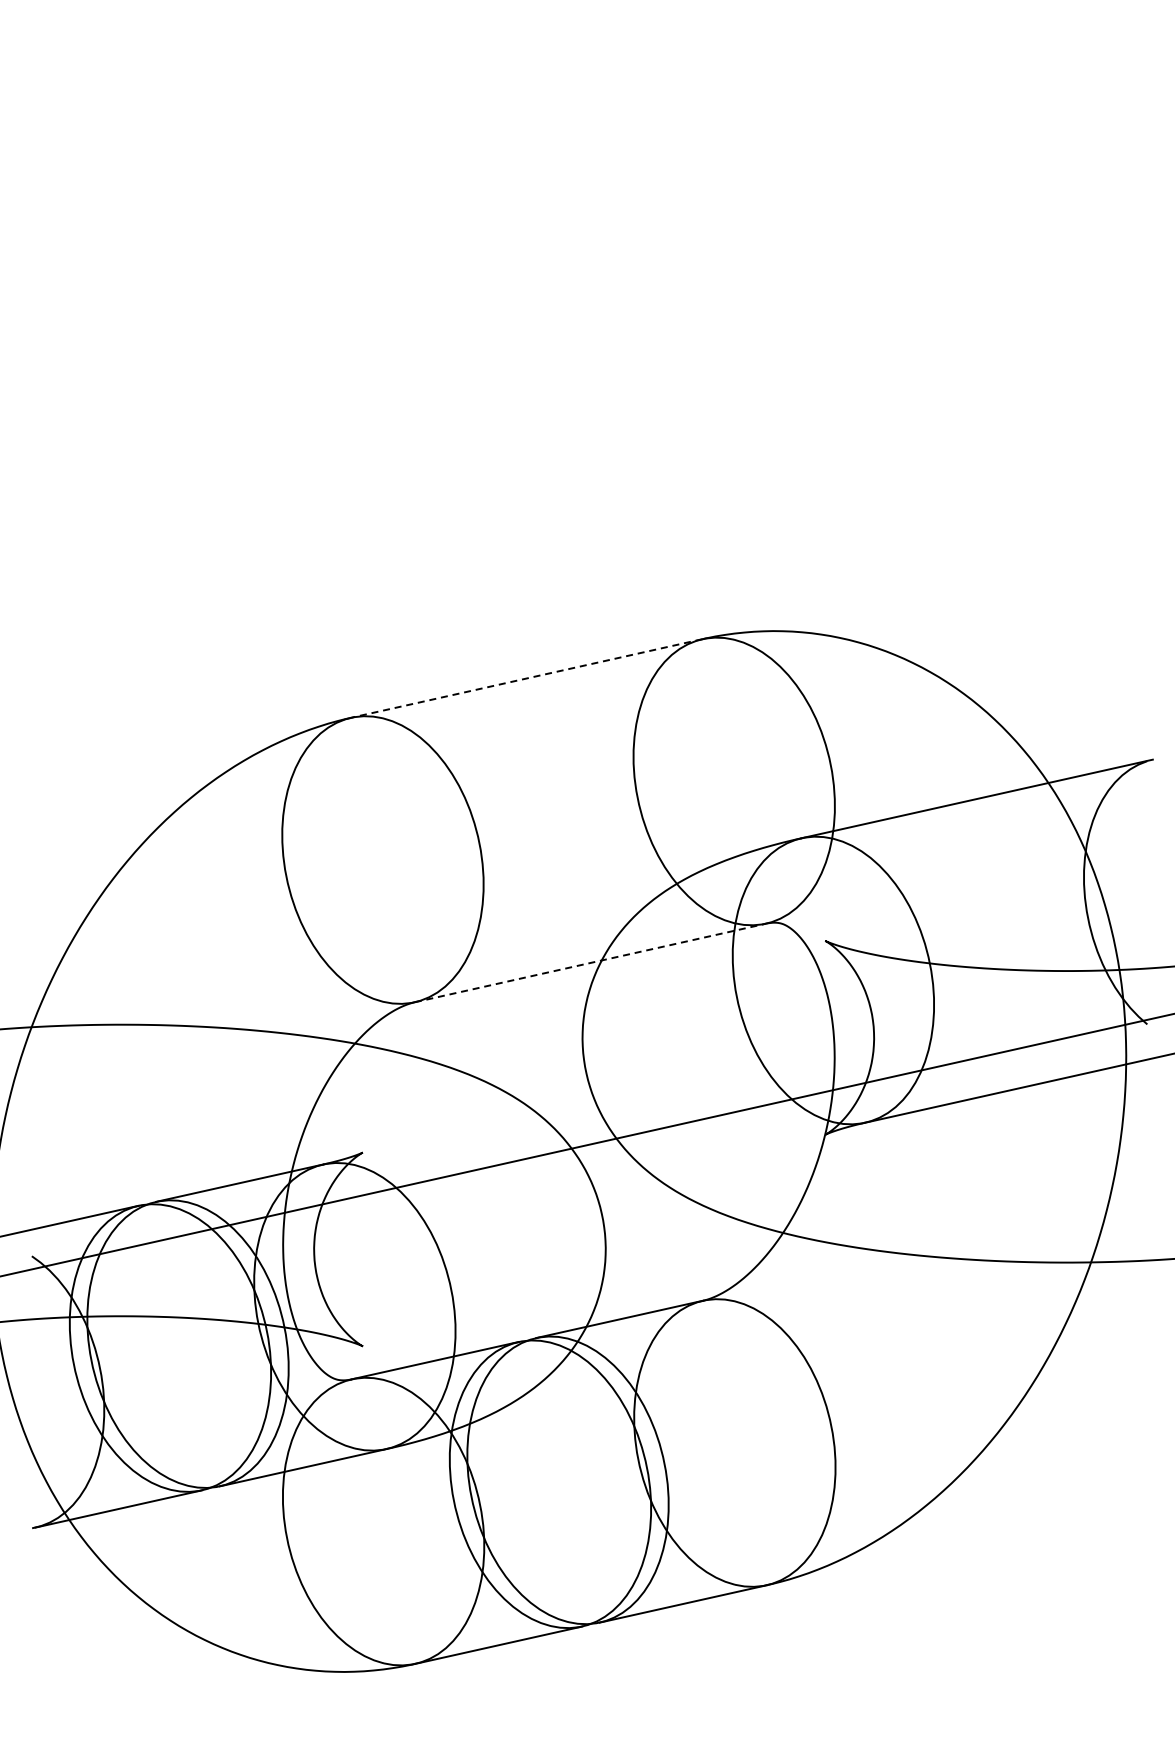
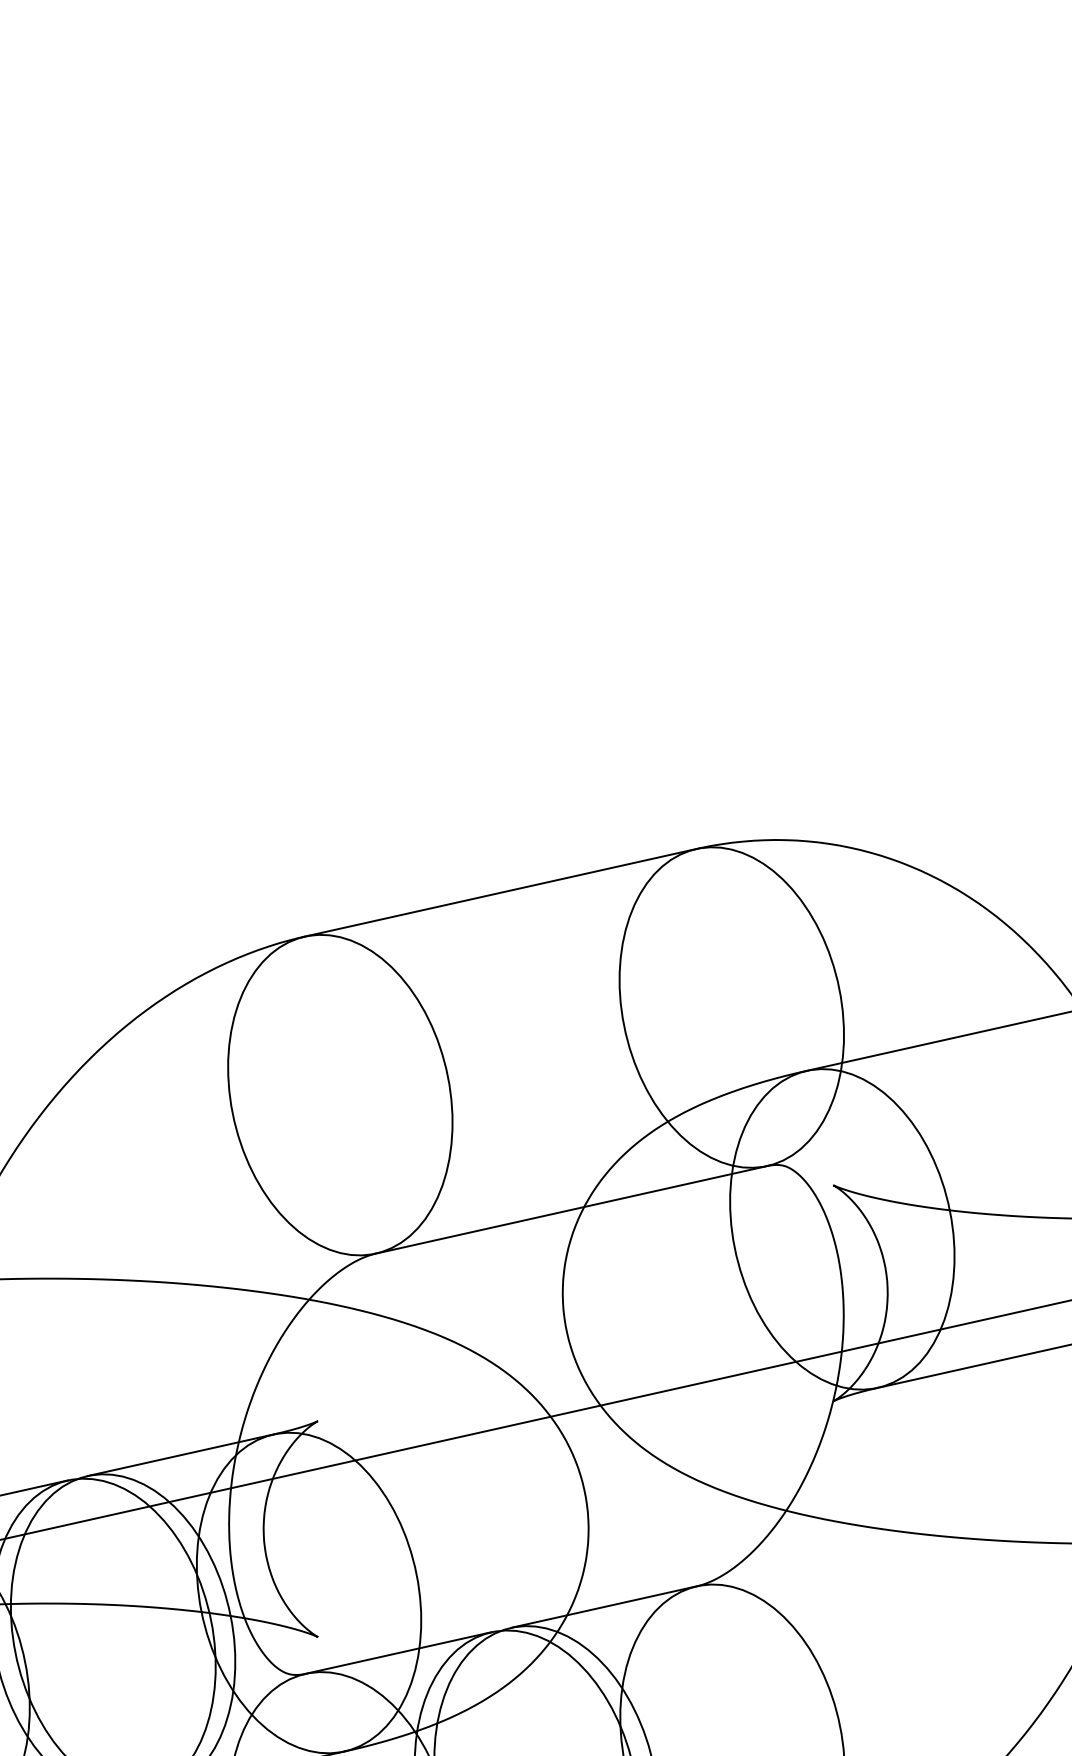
line: (526, 678) -> (500, 892), dashed -> solid
line: (590, 963) -> (571, 1210), dashed -> solid

